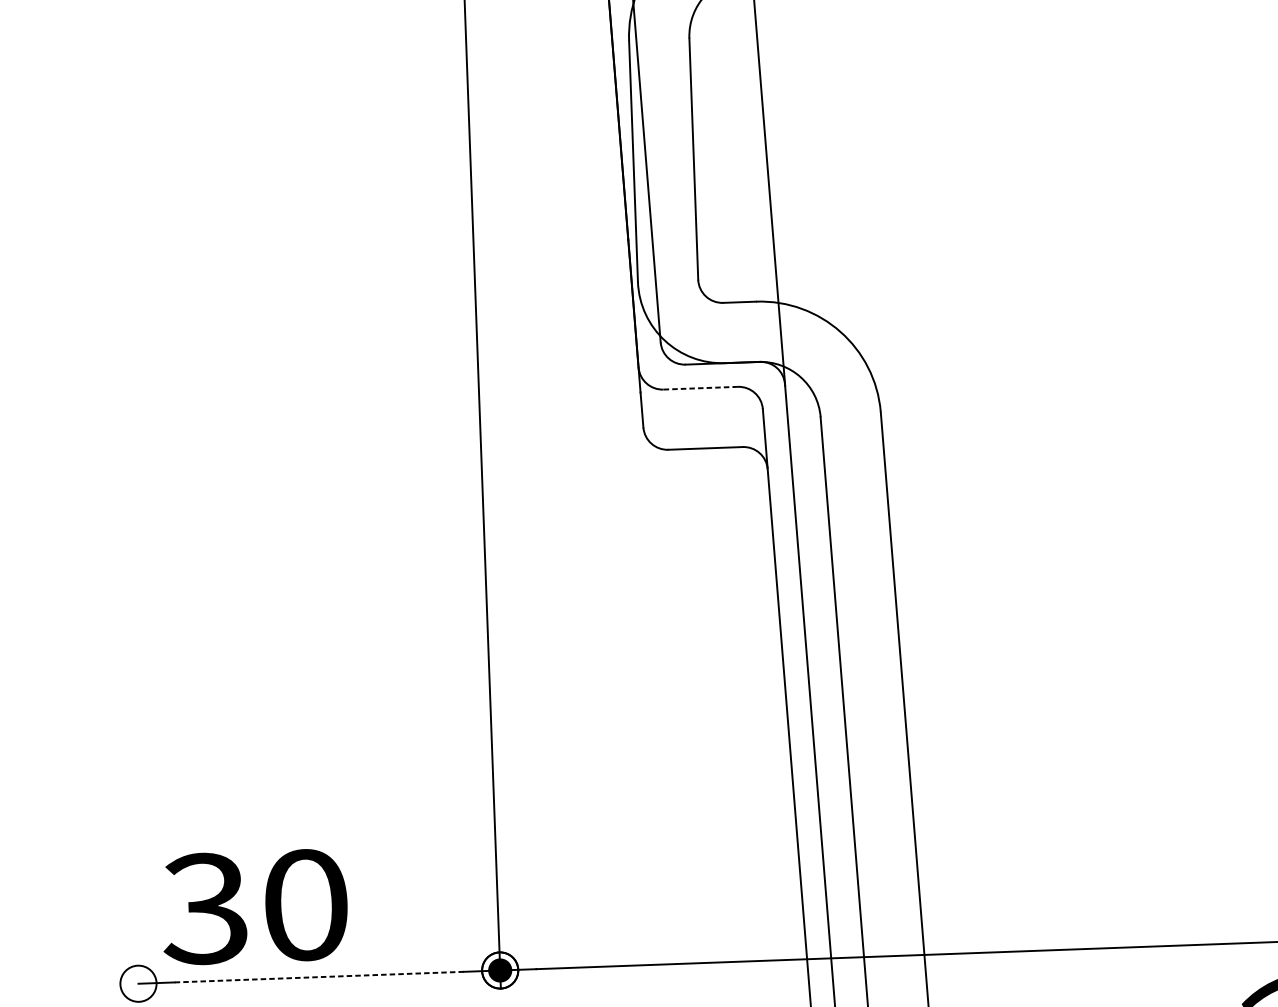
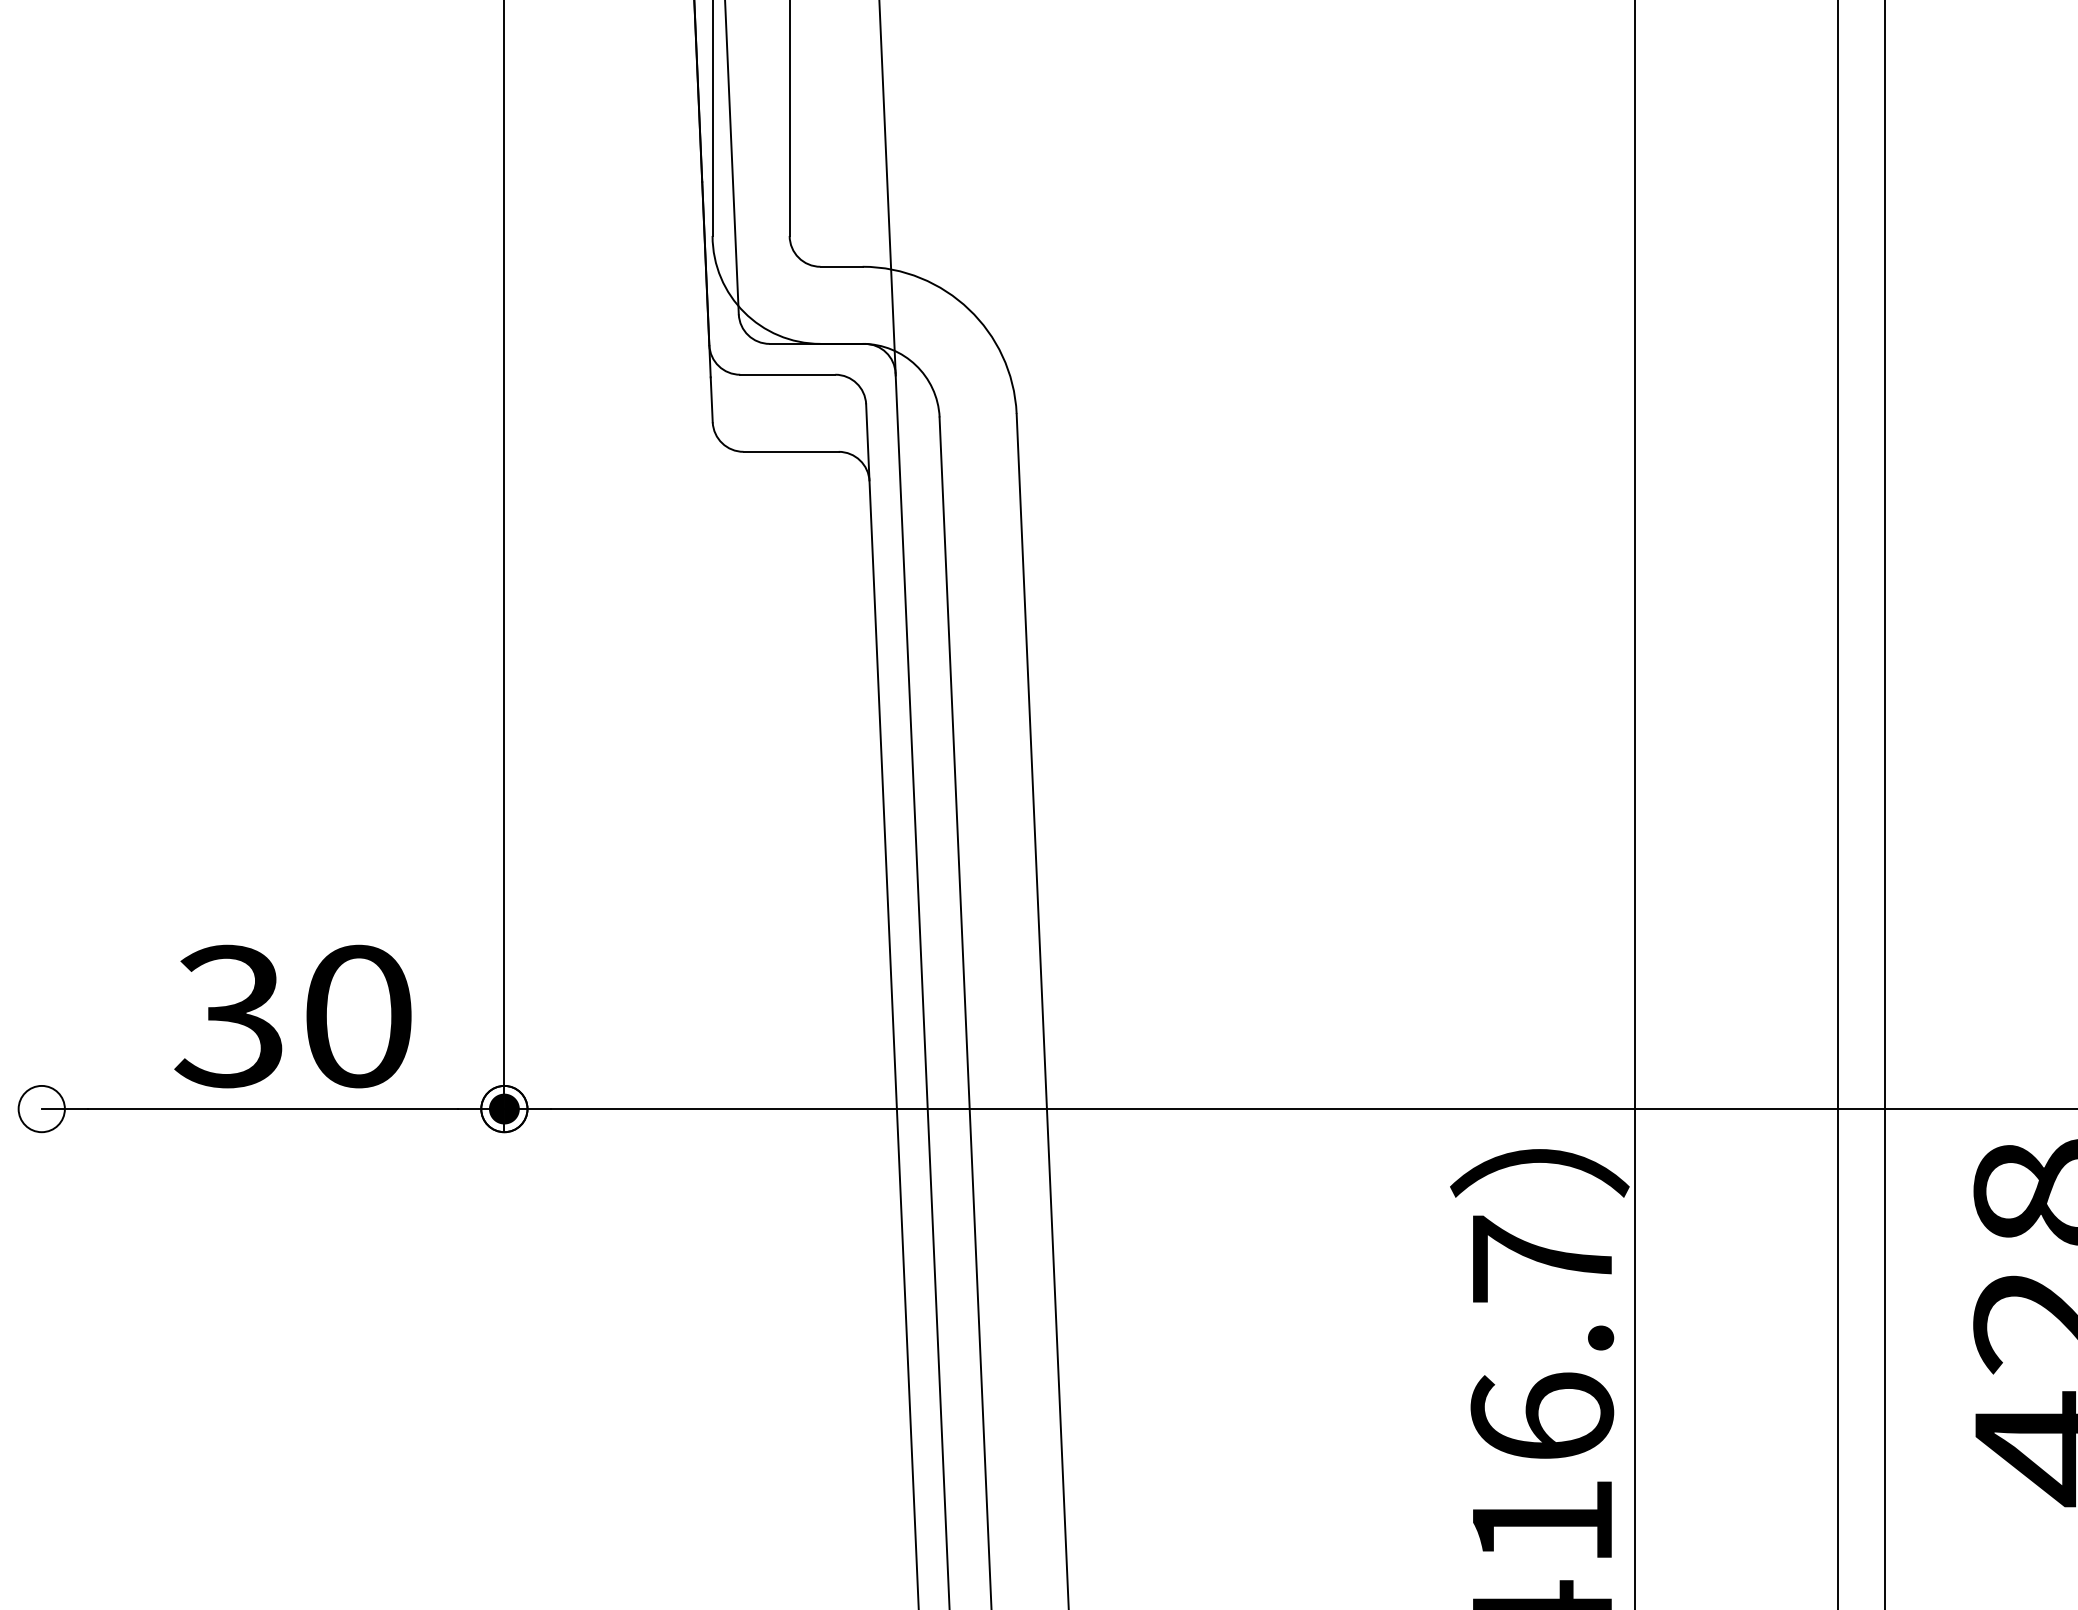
line: (700, 388) -> (787, 374), dashed -> solid
text: (254, 907) -> (292, 1016), moved
line: (319, 977) -> (273, 1109), dashed -> solid

